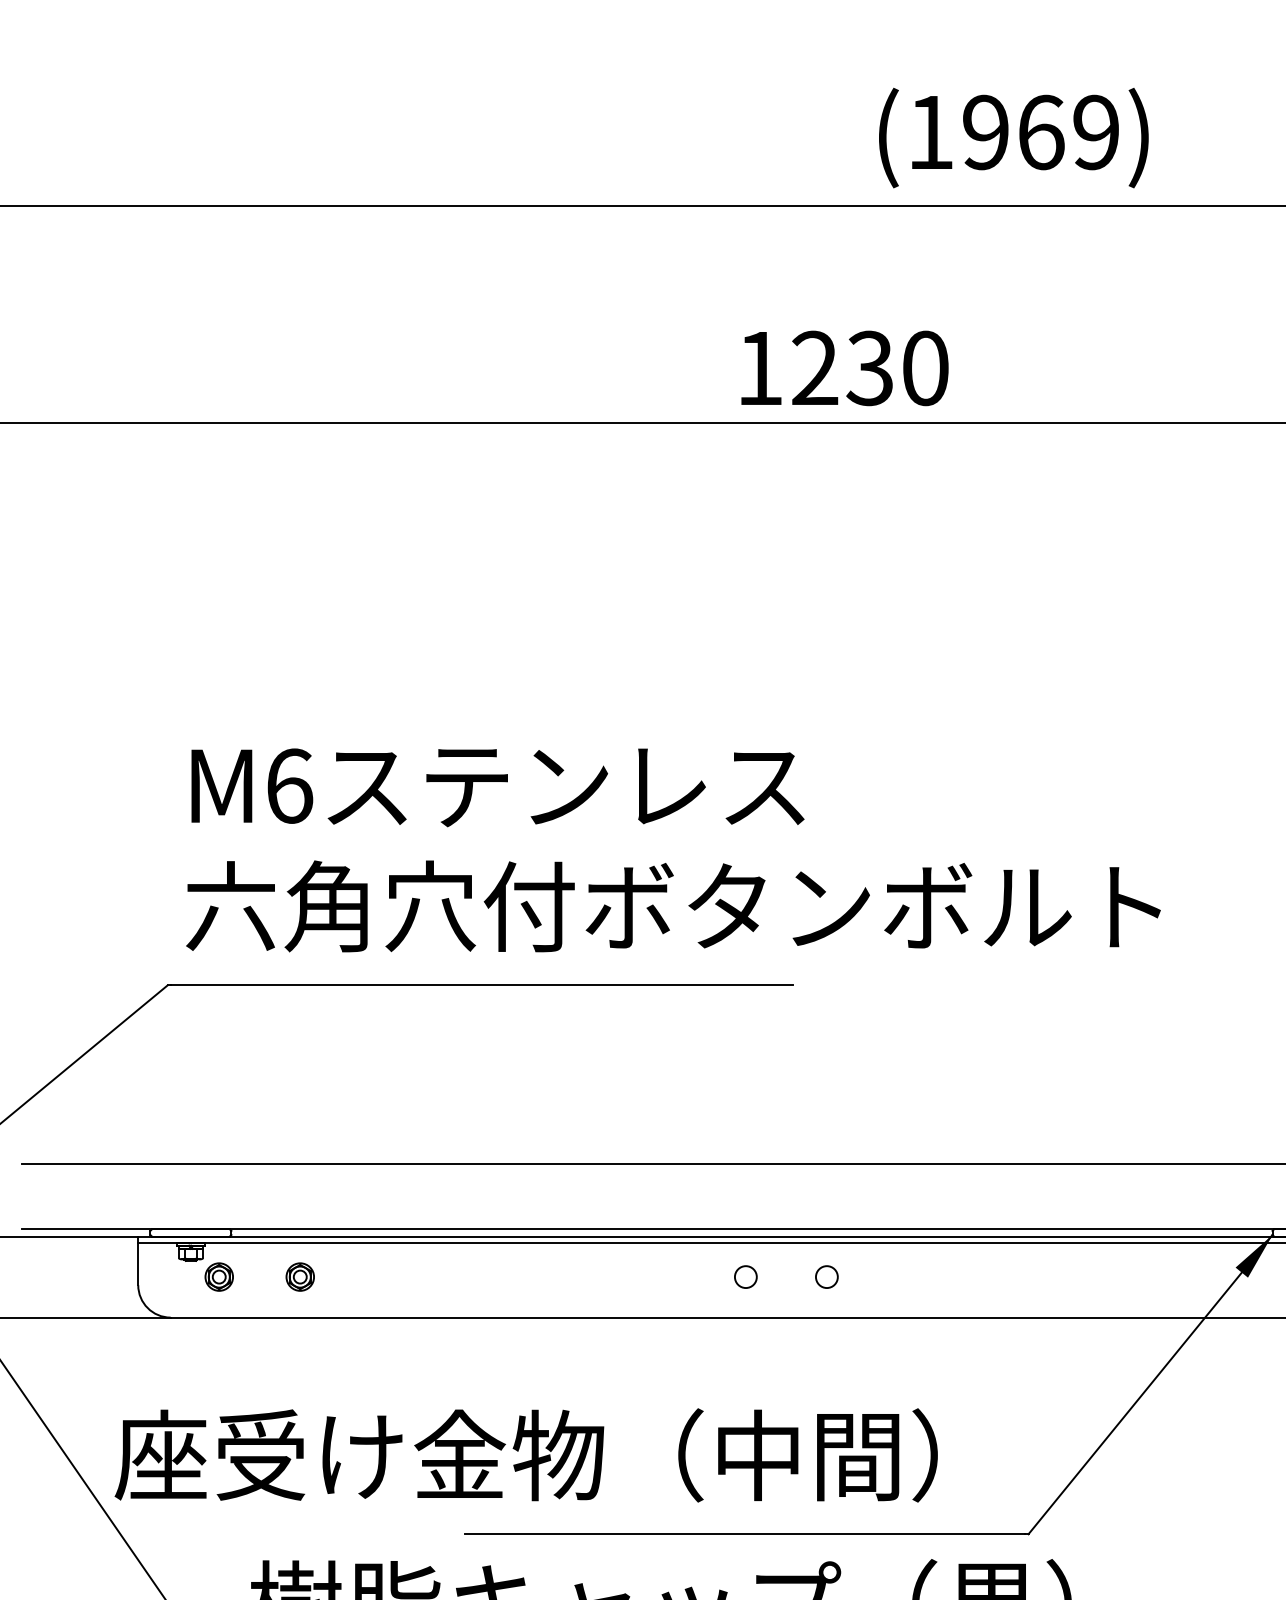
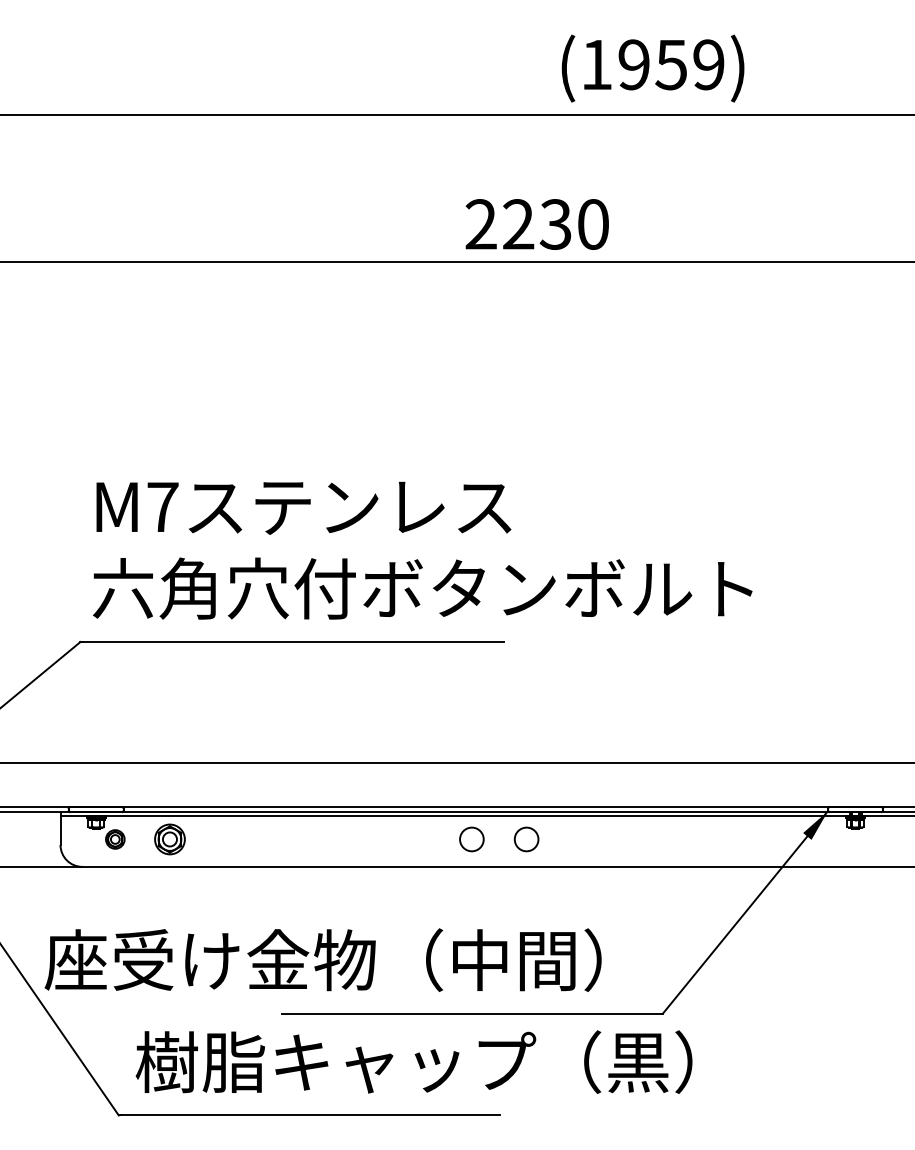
text: (1041, 131) -> (671, 64), (1969) -> (1959)
text: (758, 368) -> (480, 224), 1230 -> 2230
text: (288, 785) -> (162, 506), M6 -> M7
part: (300, 1277) -> (170, 839), size x1.6
circle: (745, 1277) -> (471, 839), size x1.6
circle: (826, 1277) -> (526, 839), size x1.6

